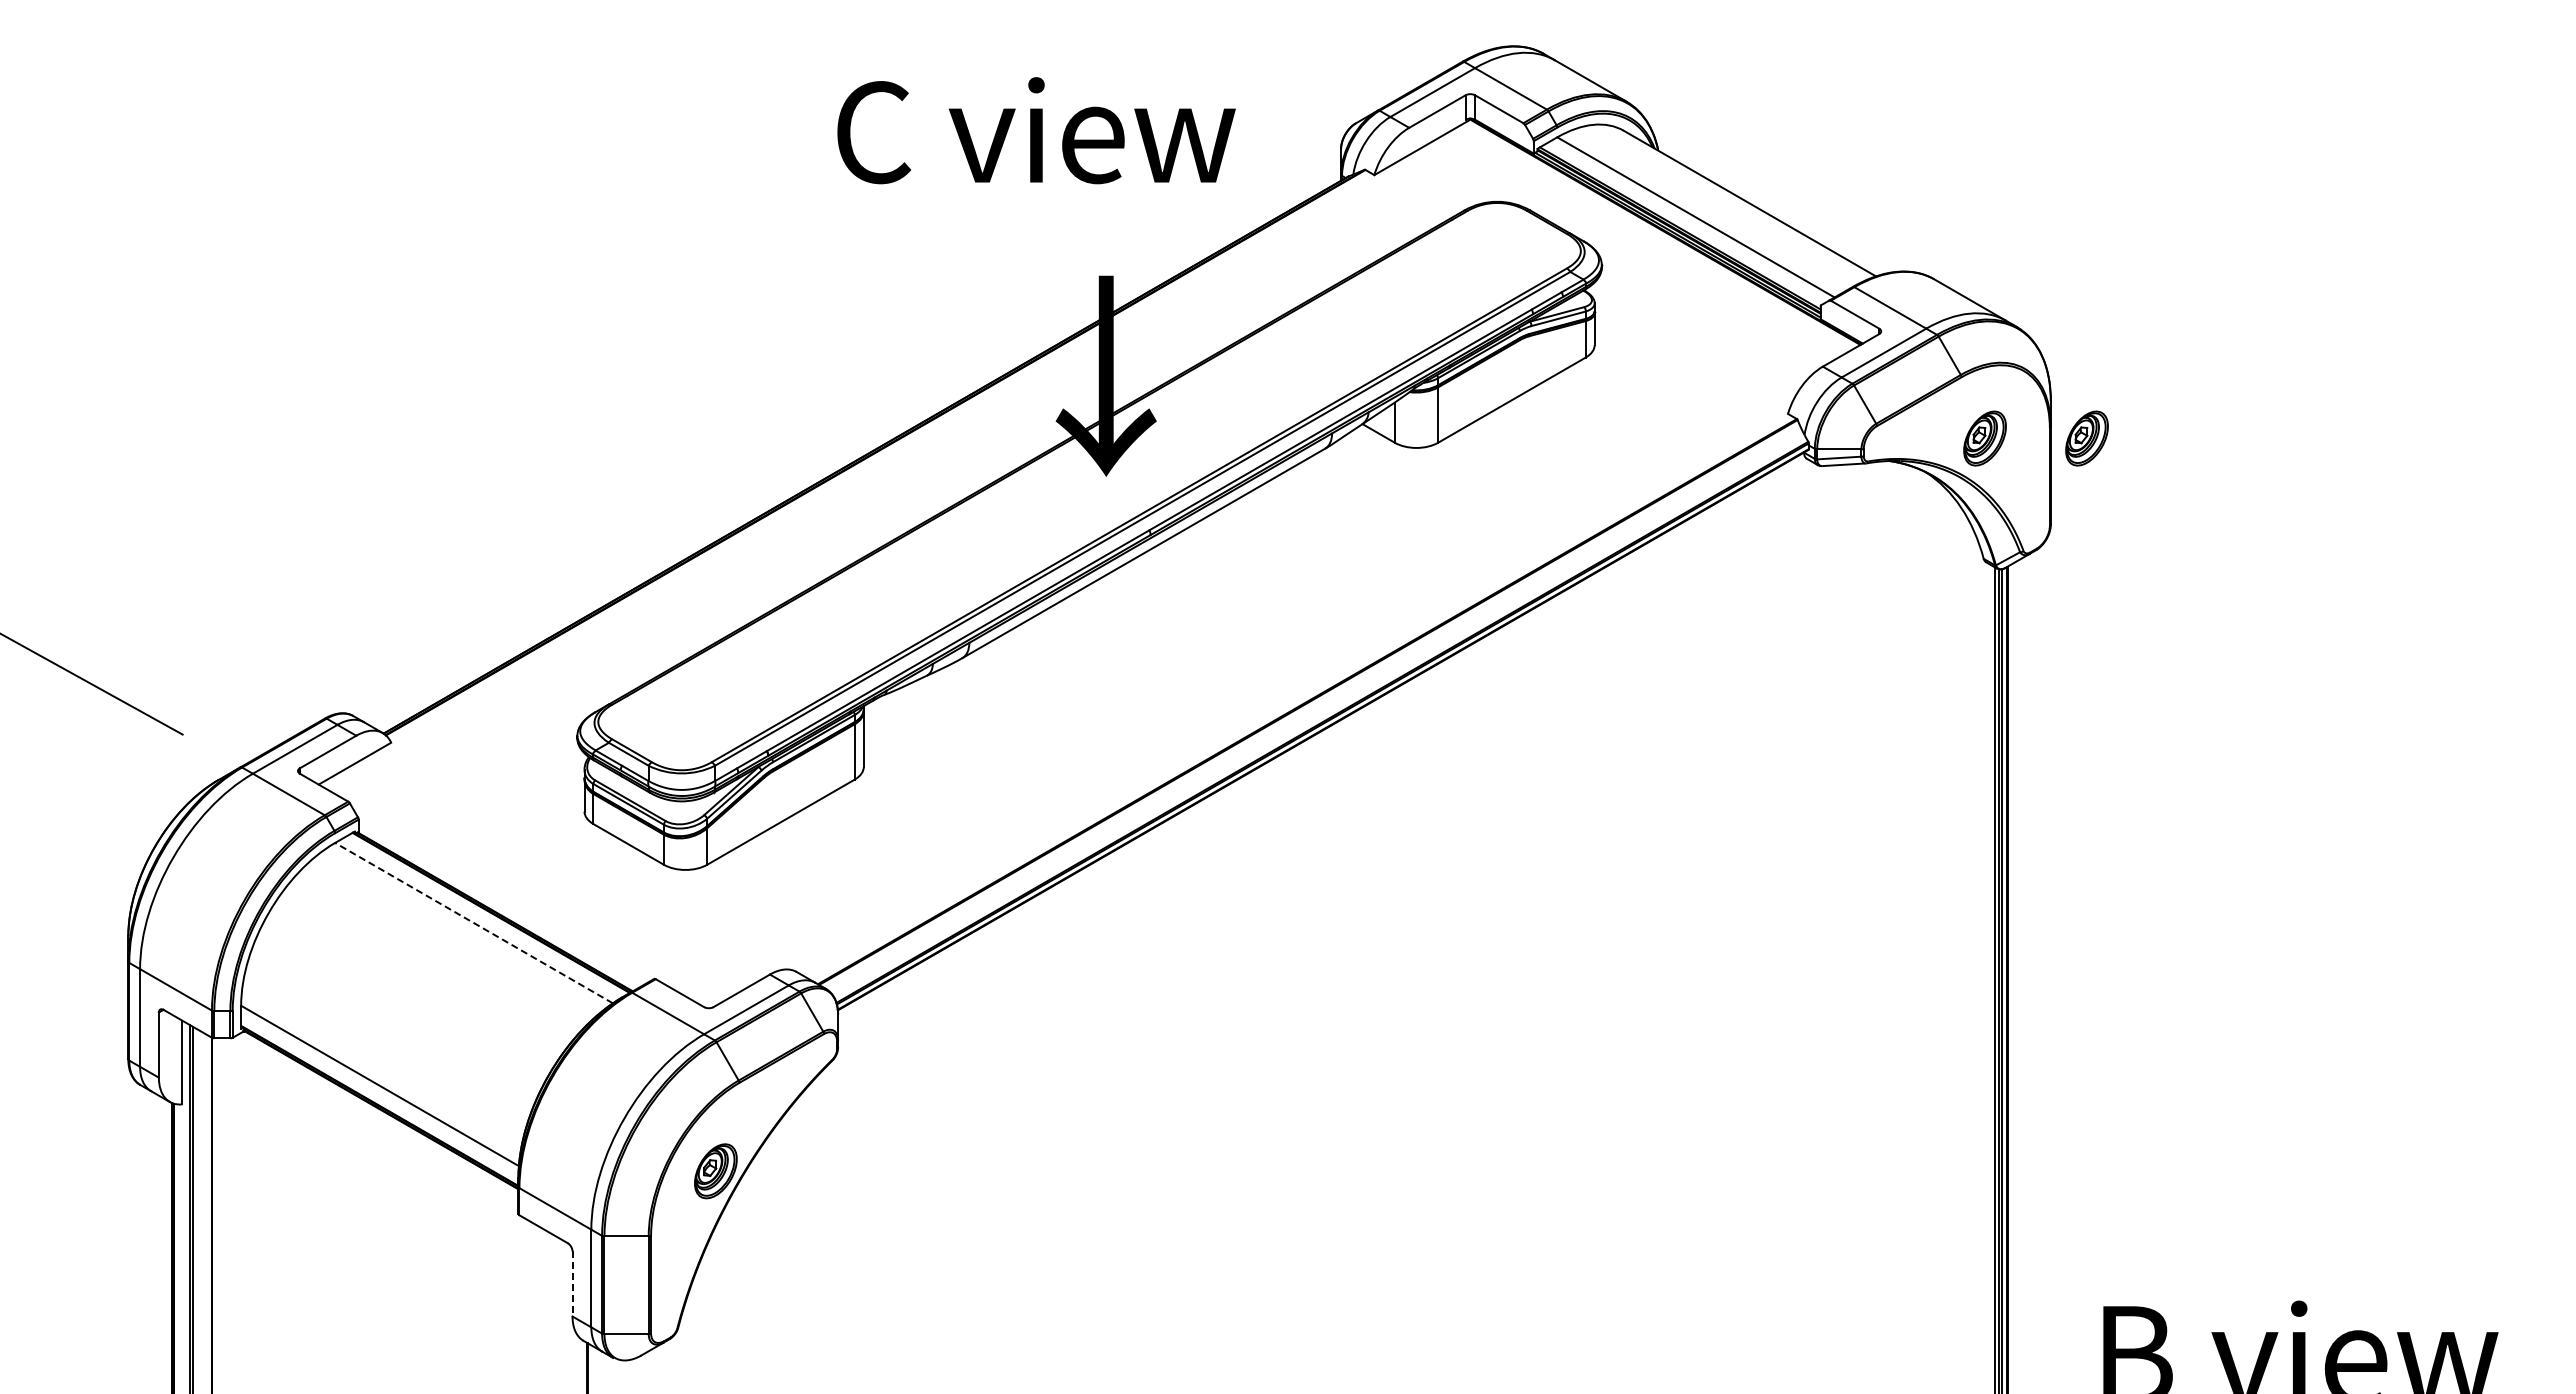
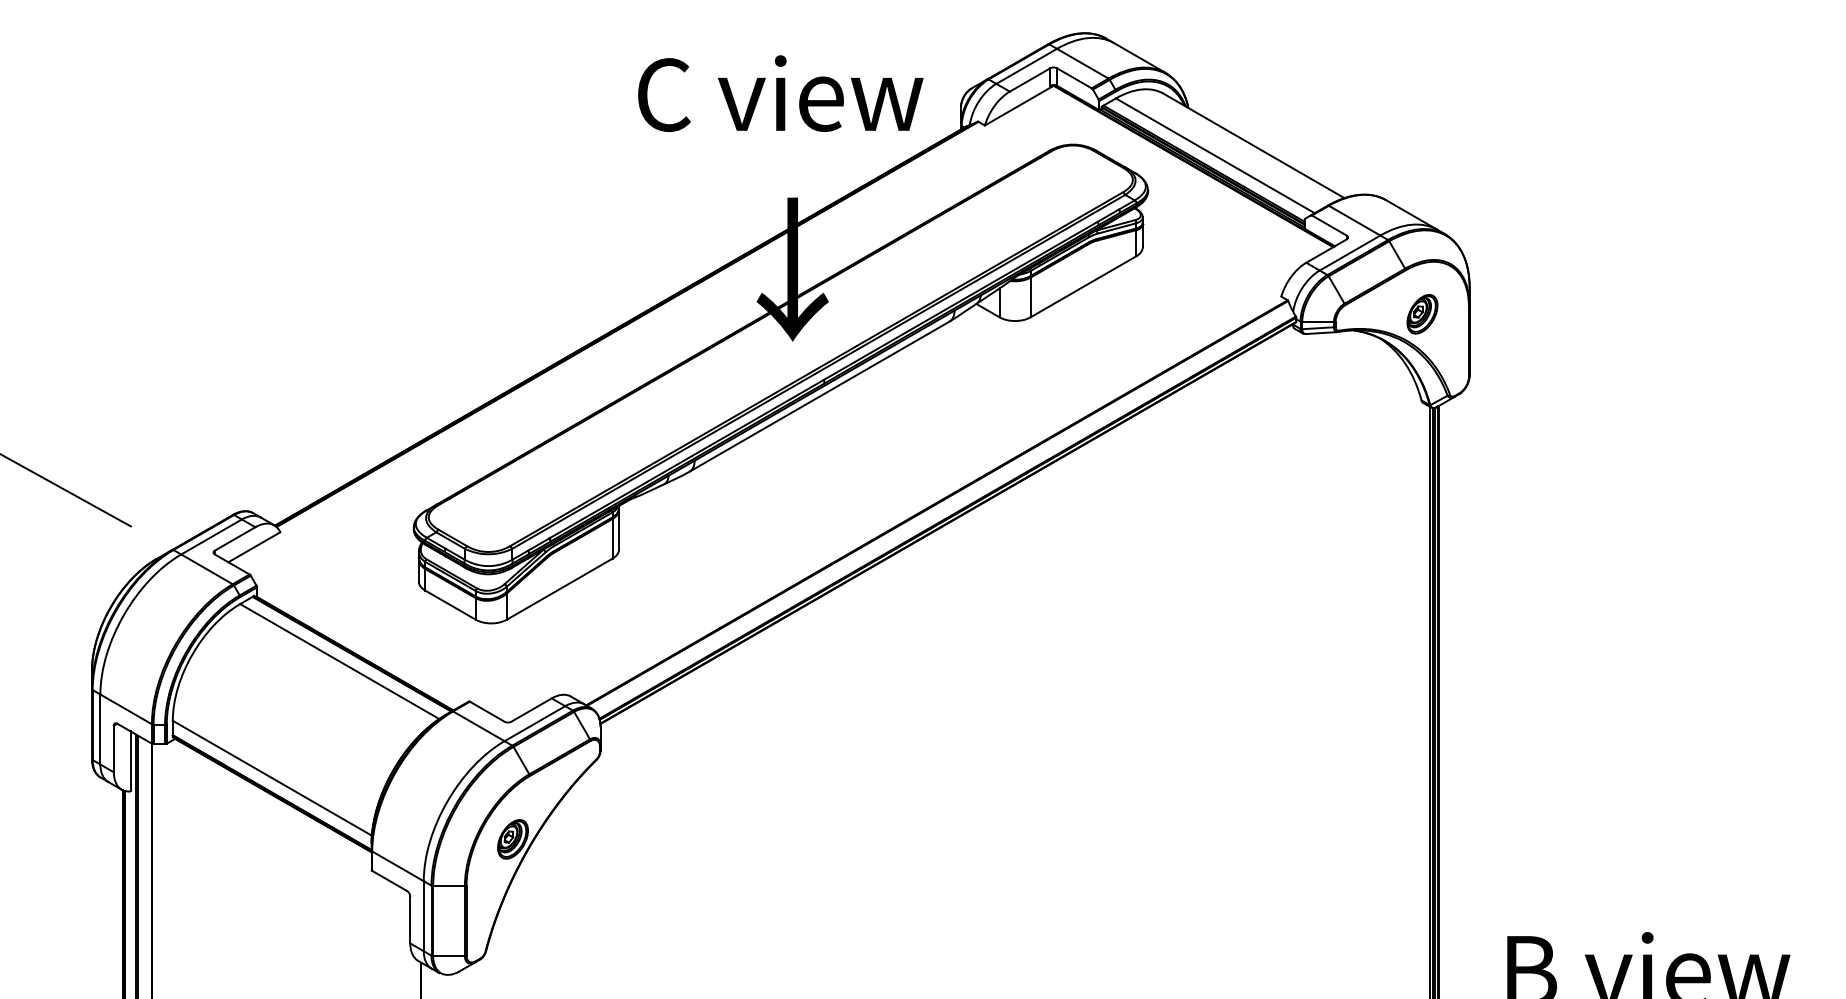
text: (1036, 130) -> (780, 93), moved
part: (2086, 438) -> (1495, 314), removed
line: (473, 922) -> (339, 661), dashed -> solid
line: (572, 1283) -> (410, 919), dashed -> solid

